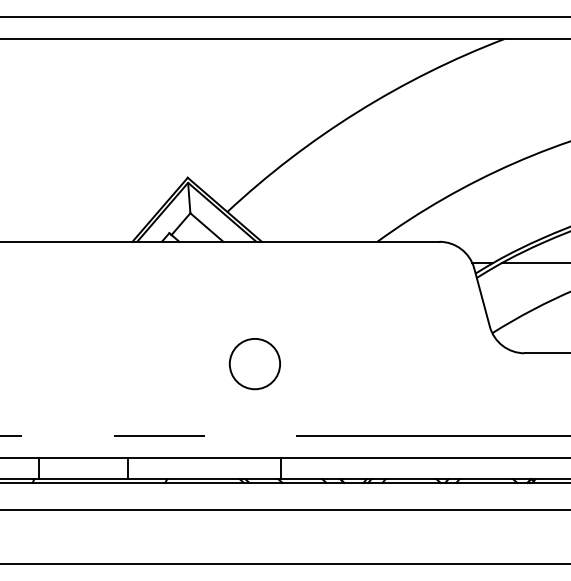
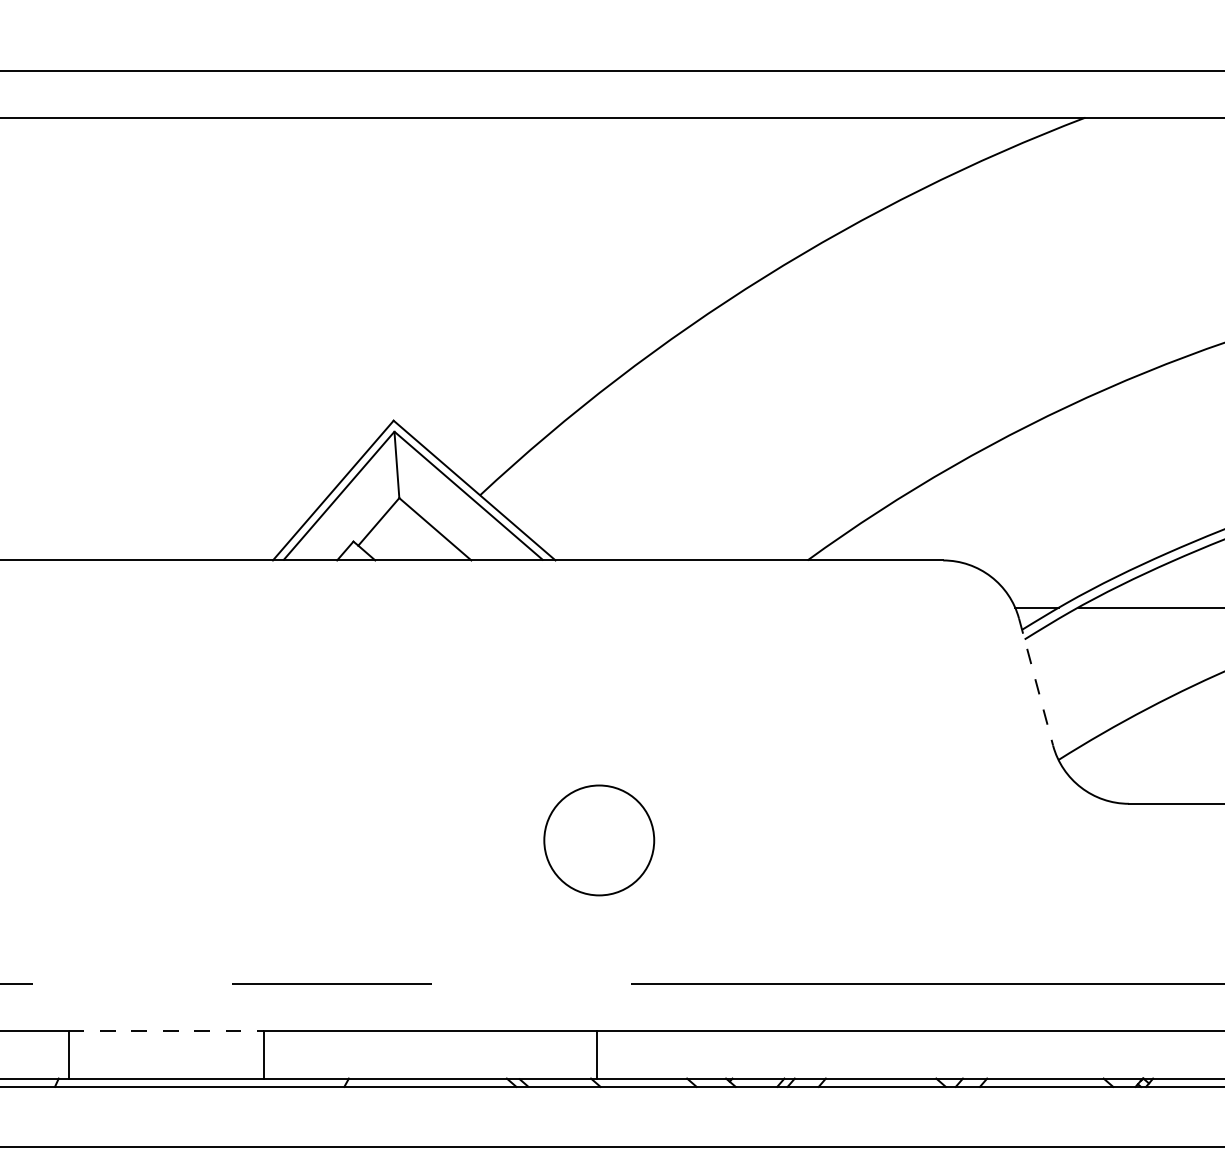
line: (482, 297) -> (1037, 682), solid -> dashed
circle: (254, 364) -> (598, 841), moved
line: (83, 457) -> (165, 1031), solid -> dashed

